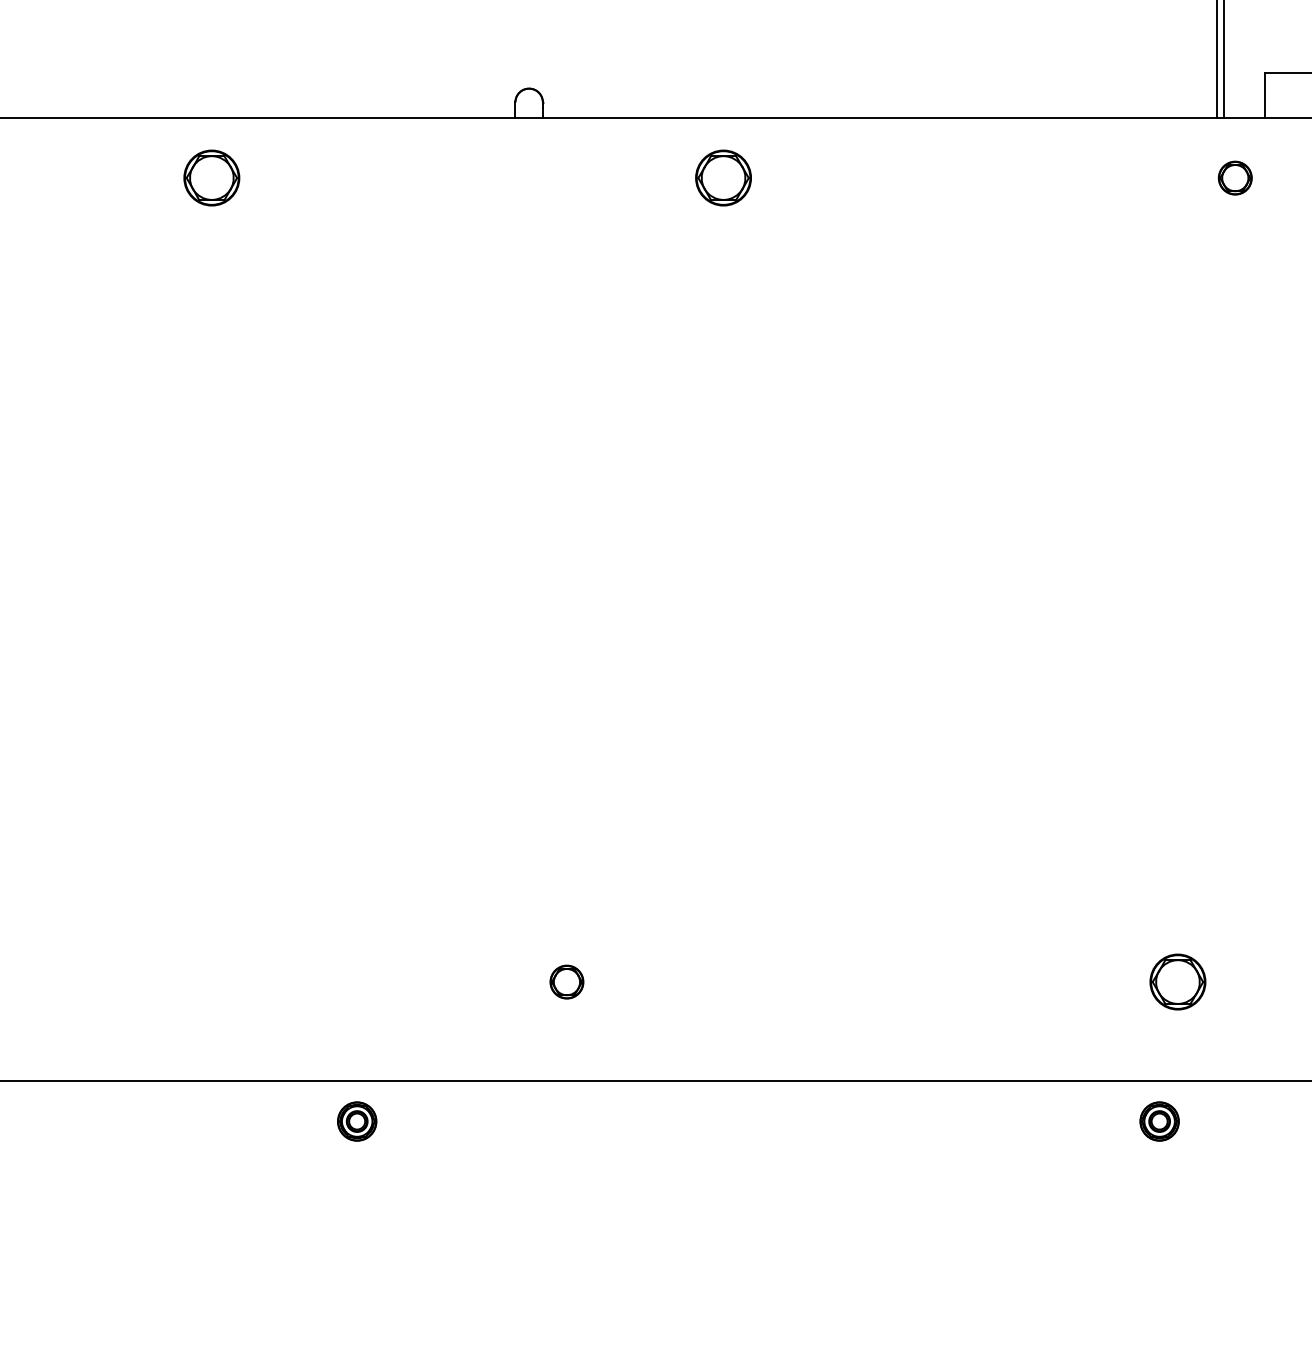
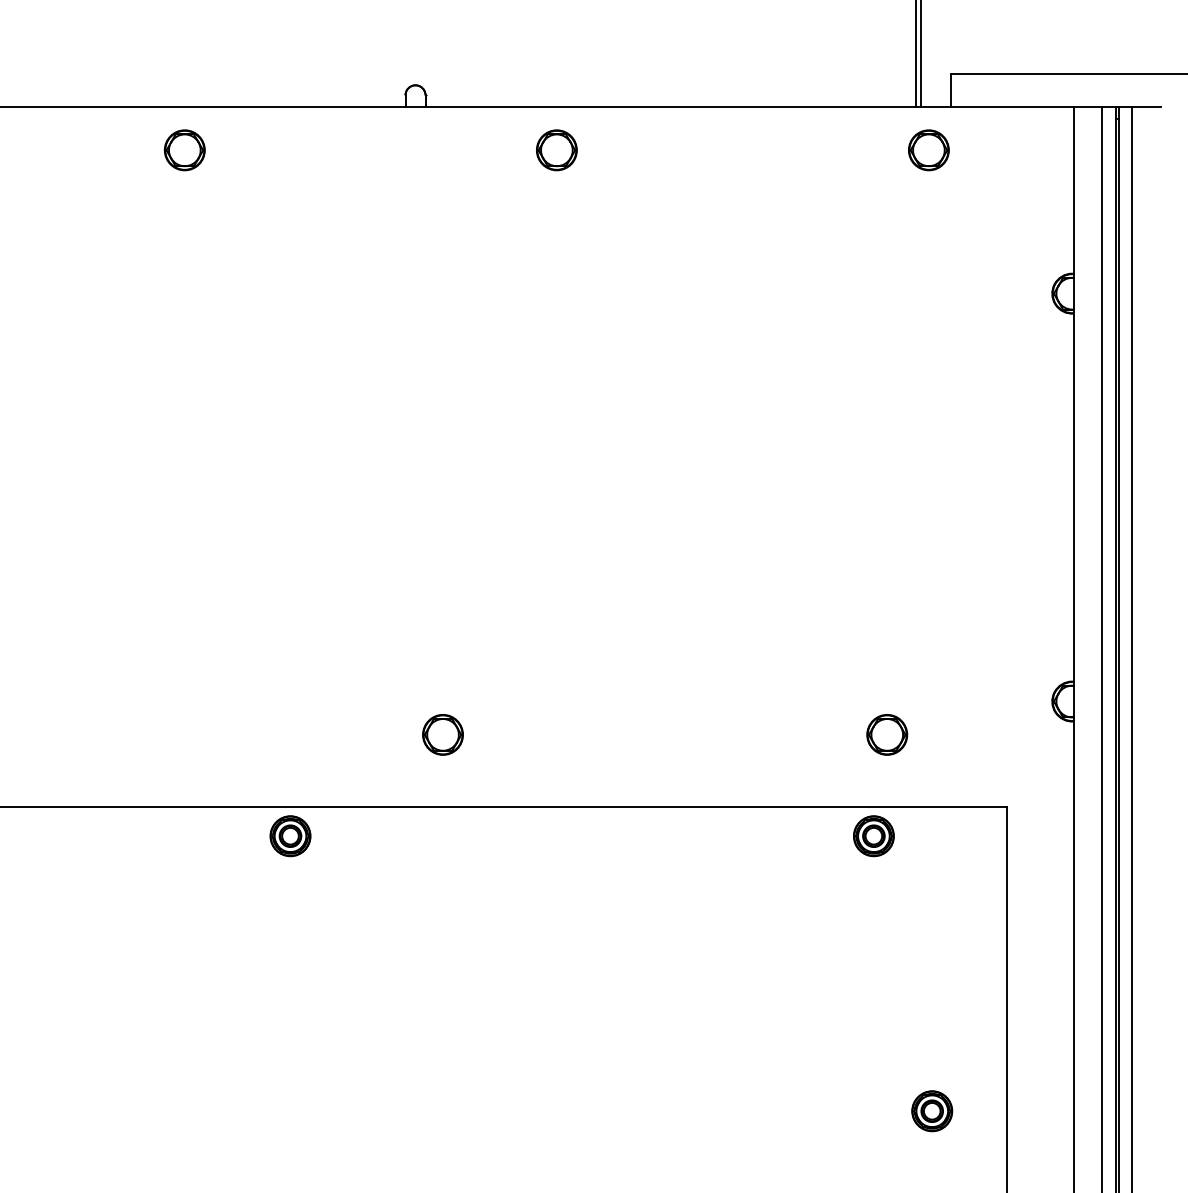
part: (1234, 178) -> (928, 150), size x1.67
part: (566, 981) -> (442, 734), size x1.67
part: (357, 1121) -> (290, 836), size x1.43
part: (1159, 1121) -> (873, 836), size x1.43

